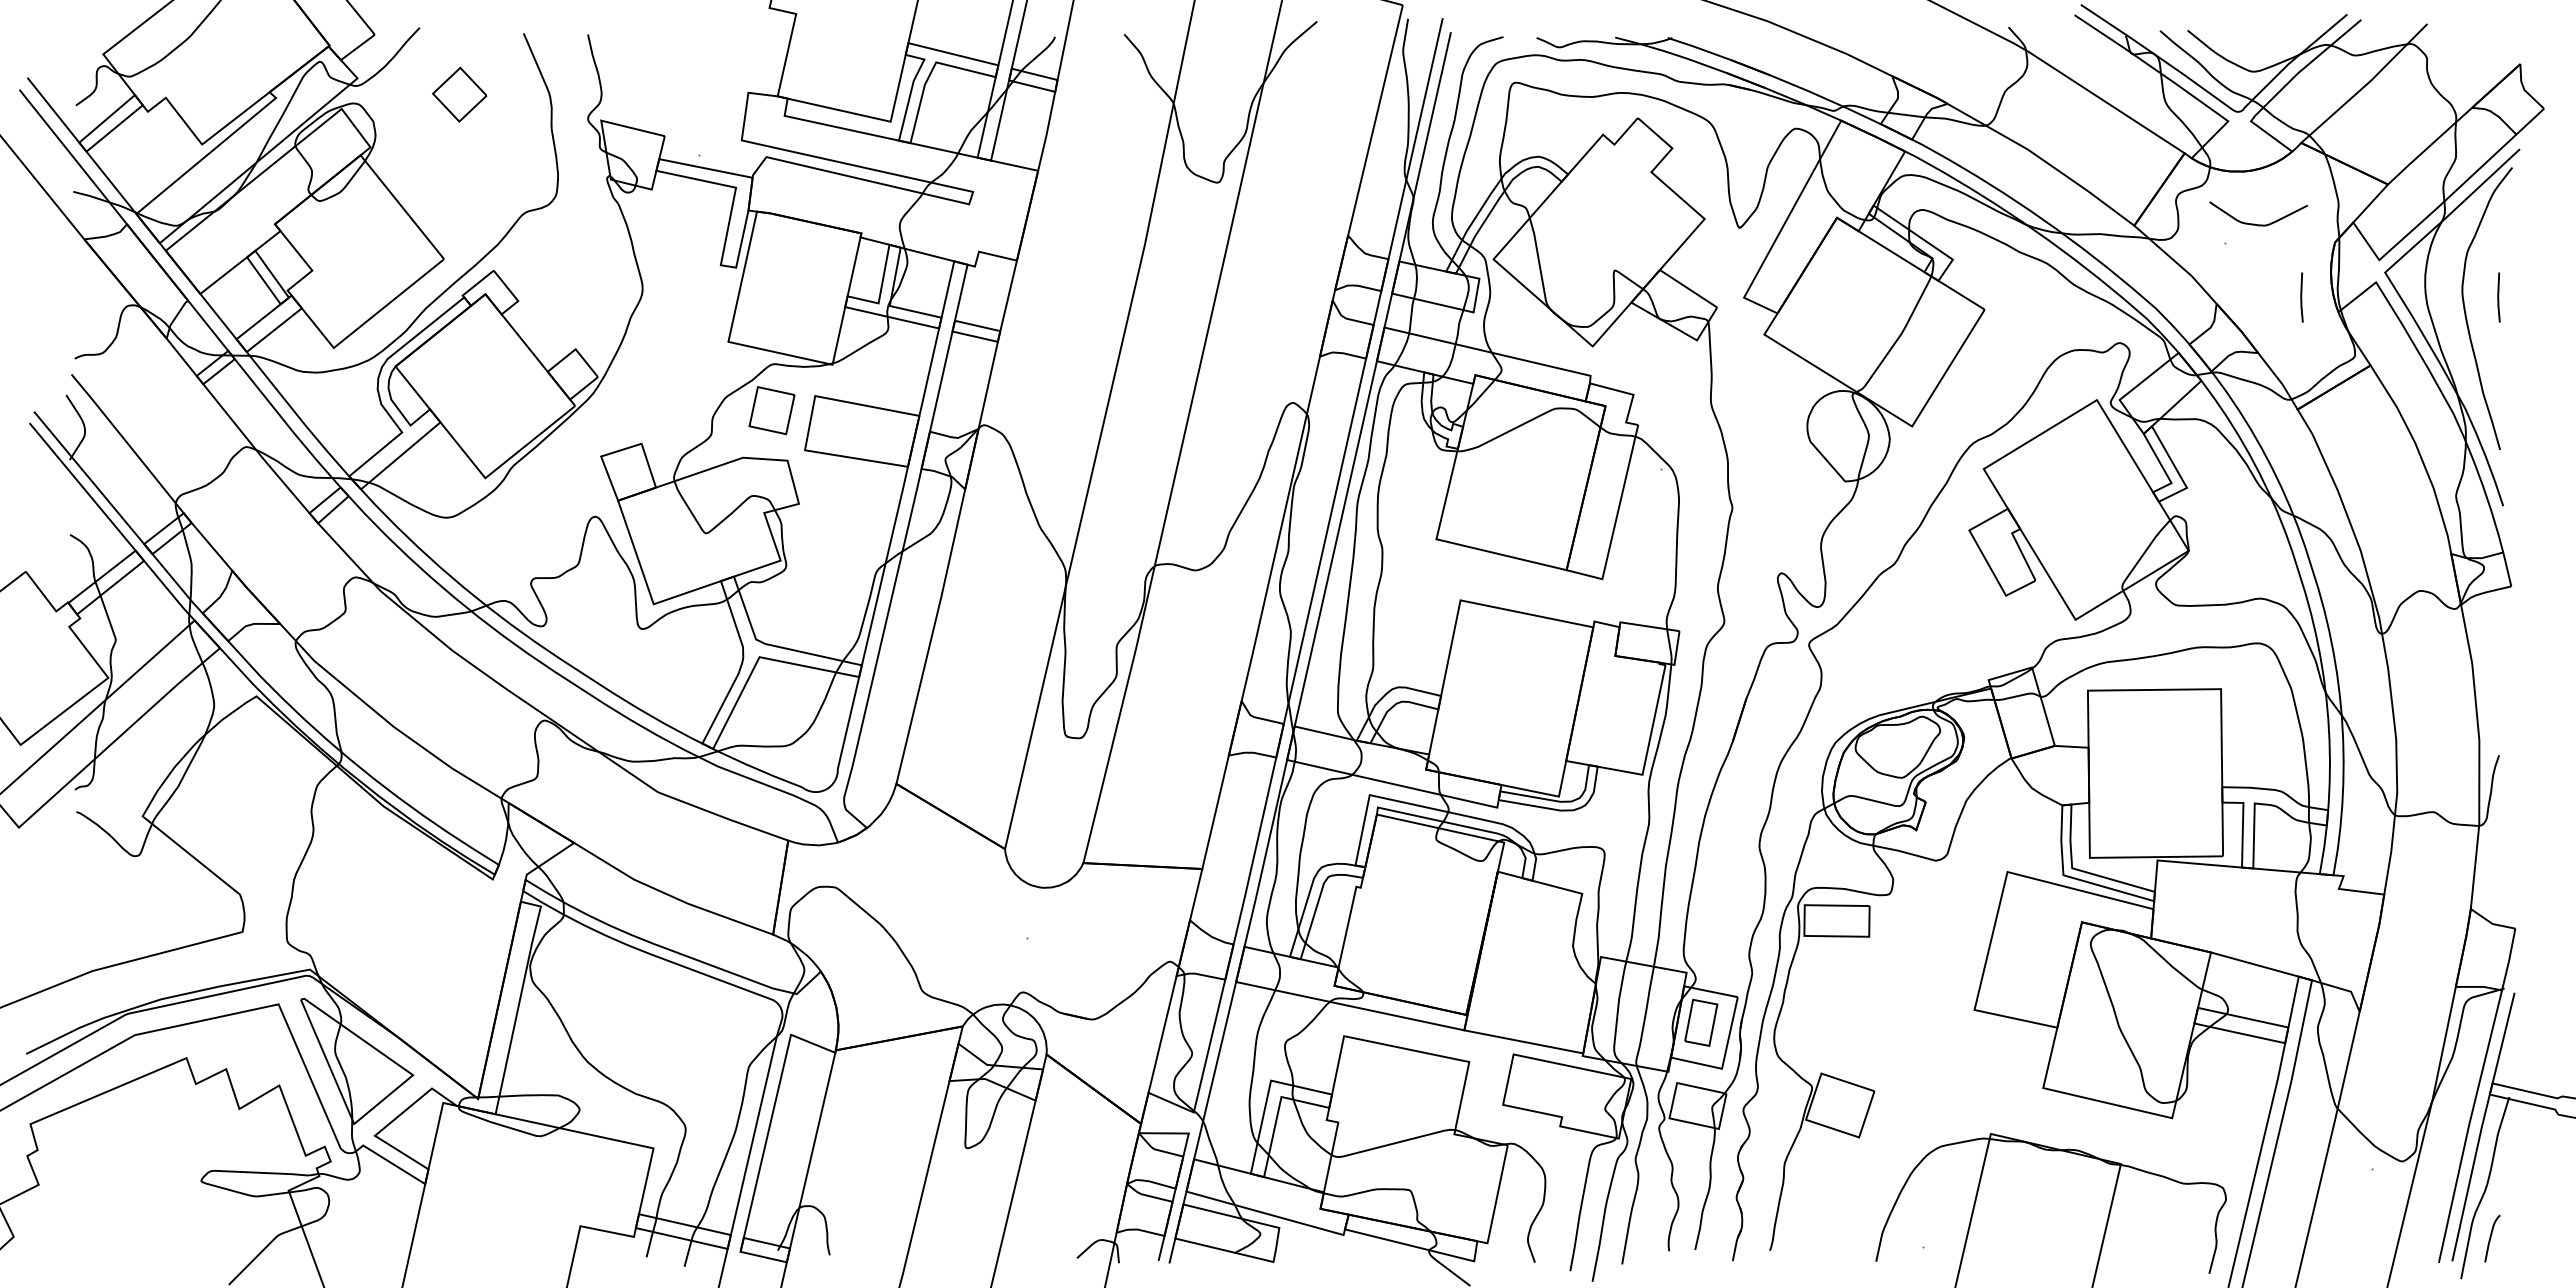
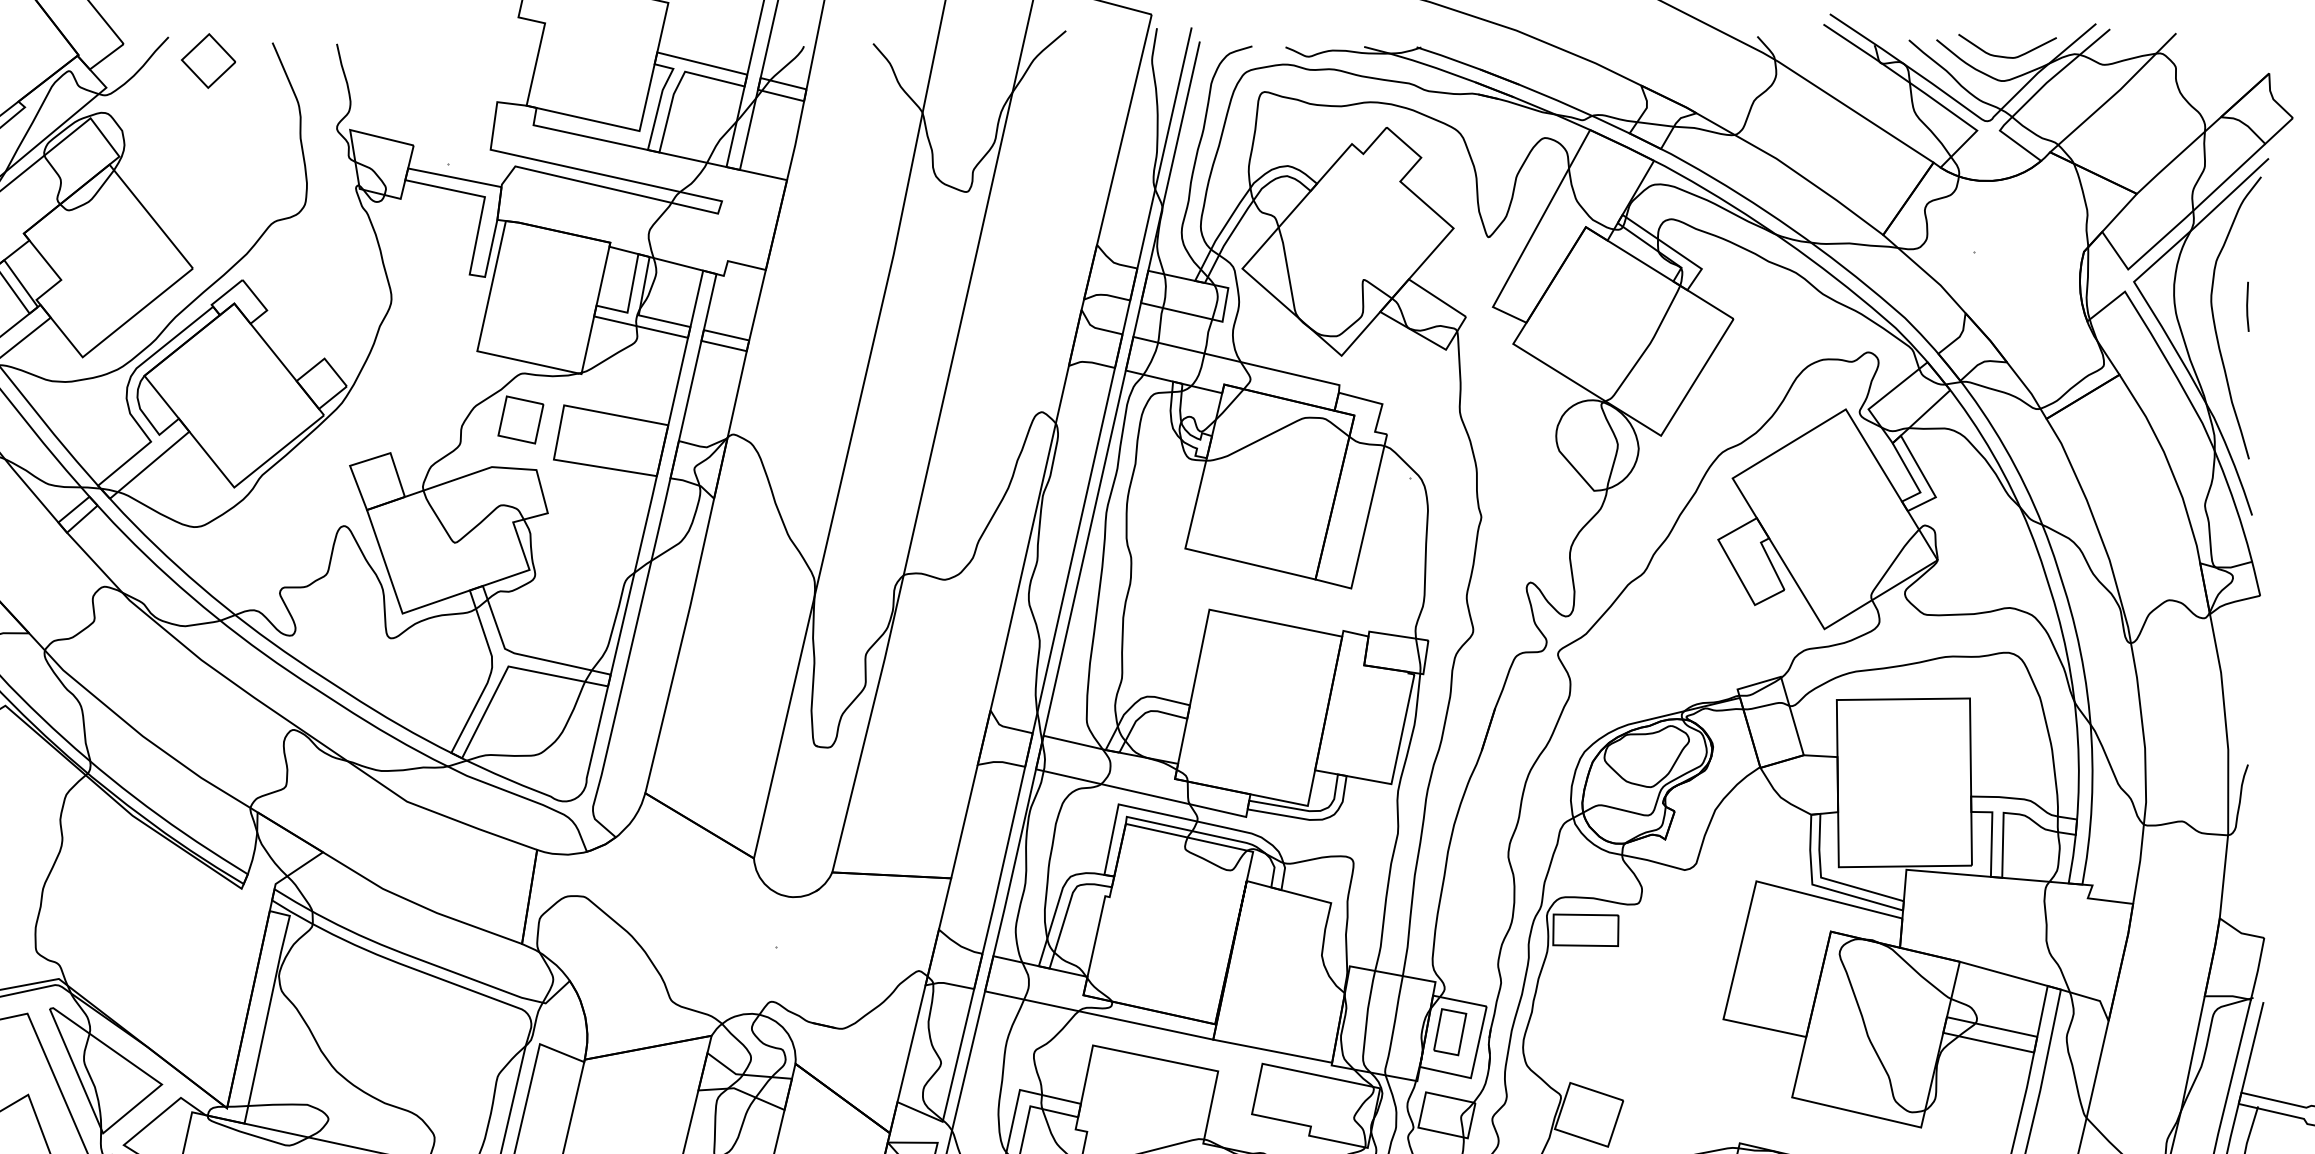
part: (459, 94) -> (208, 60), moved
curve: (2254, 223) -> (2003, 55), moved
line: (2301, 297) -> (2050, 306), removed

